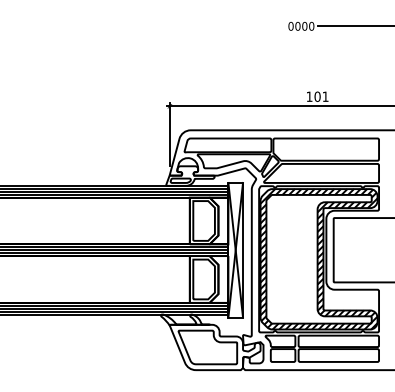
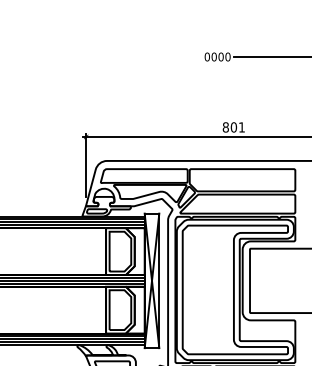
text: (309, 96) -> (225, 127), 101 -> 801
hatch: (318, 259) -> (234, 290), removed

